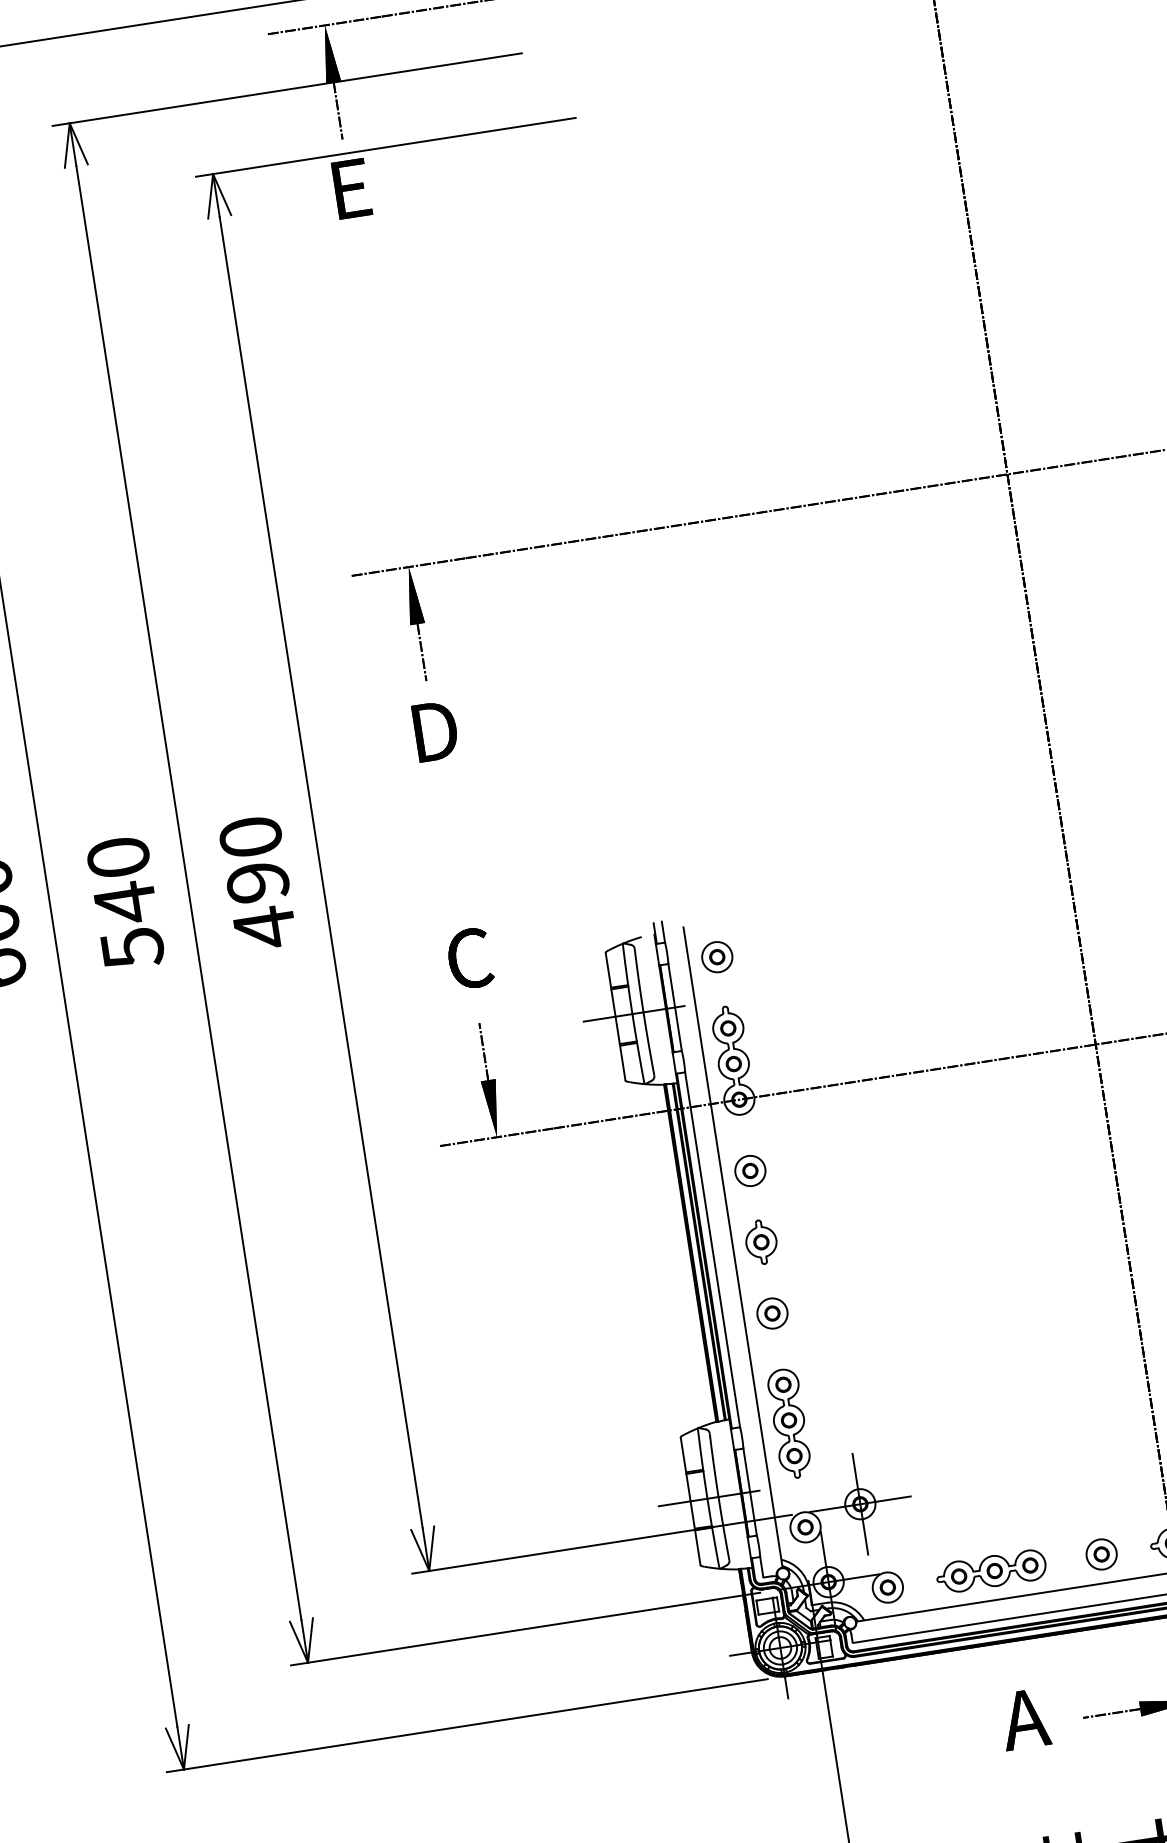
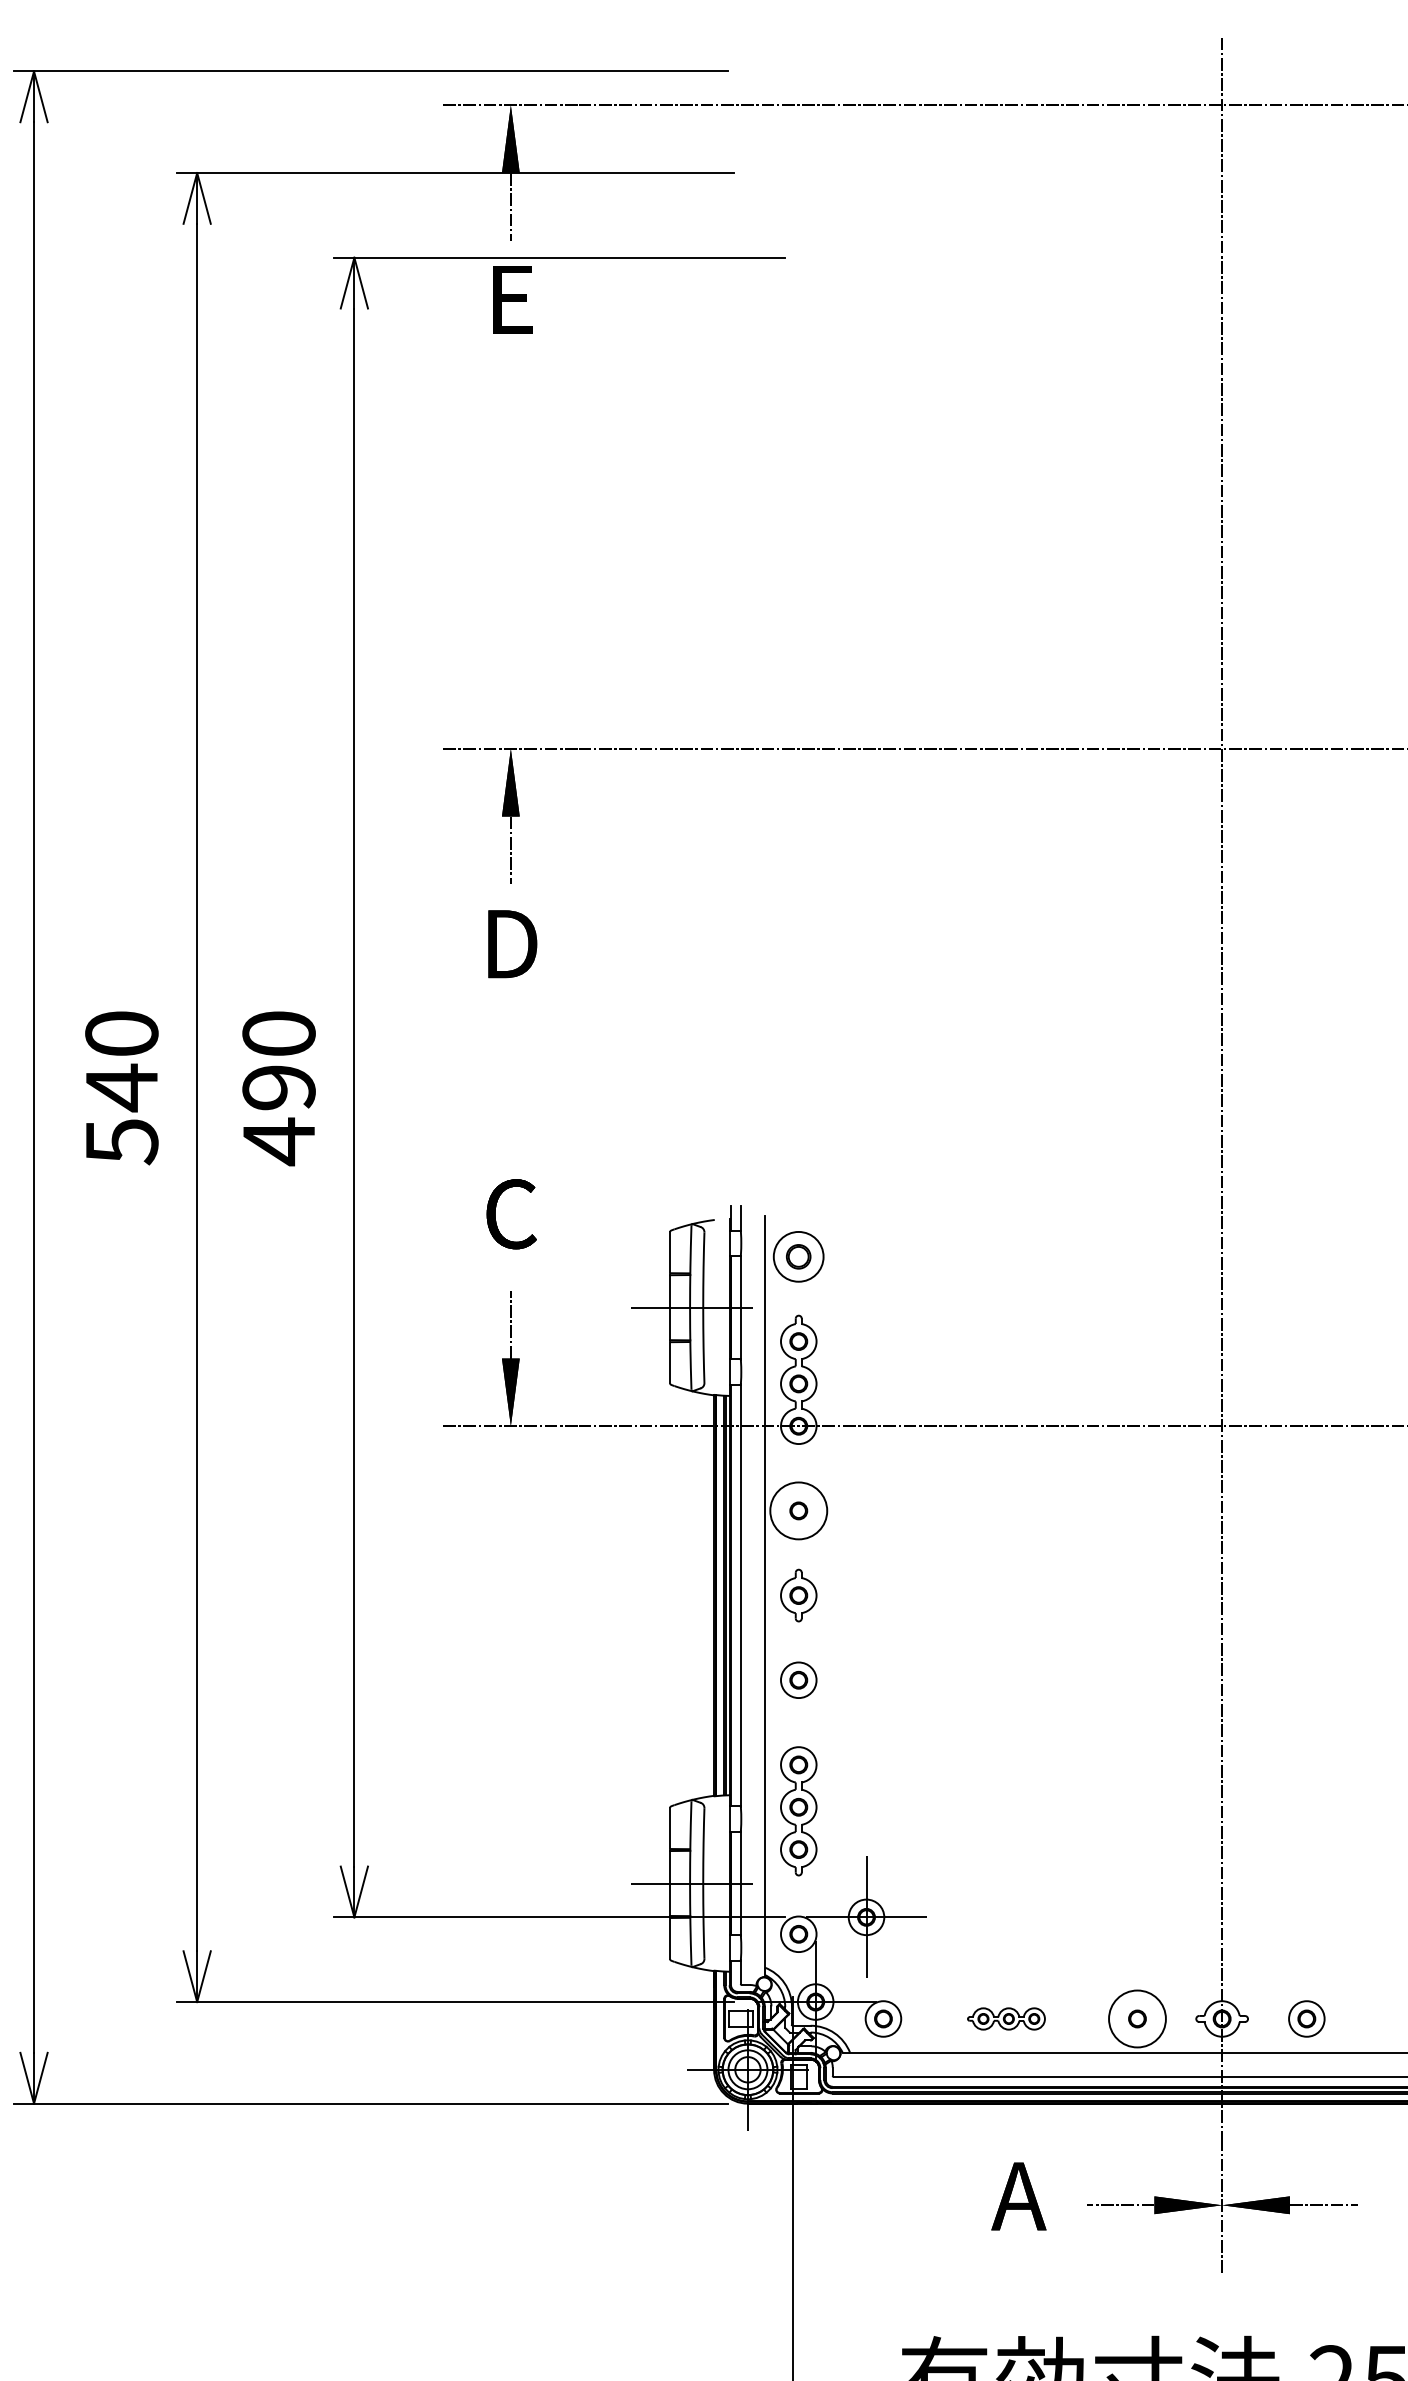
part: (717, 956) -> (798, 1256), size x1.4
circle: (750, 1170) -> (798, 1510), size x1.6
circle: (1101, 1554) -> (1137, 2018), size x1.6
part: (991, 1571) -> (1006, 2018), size x0.6

